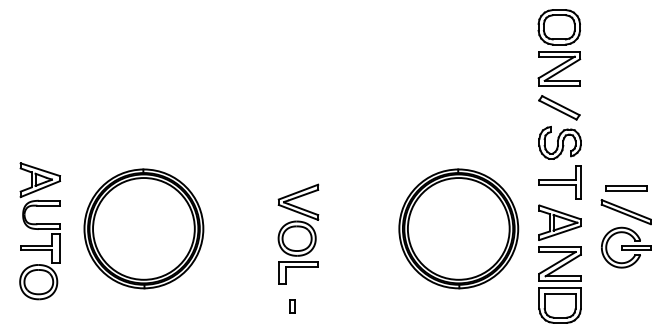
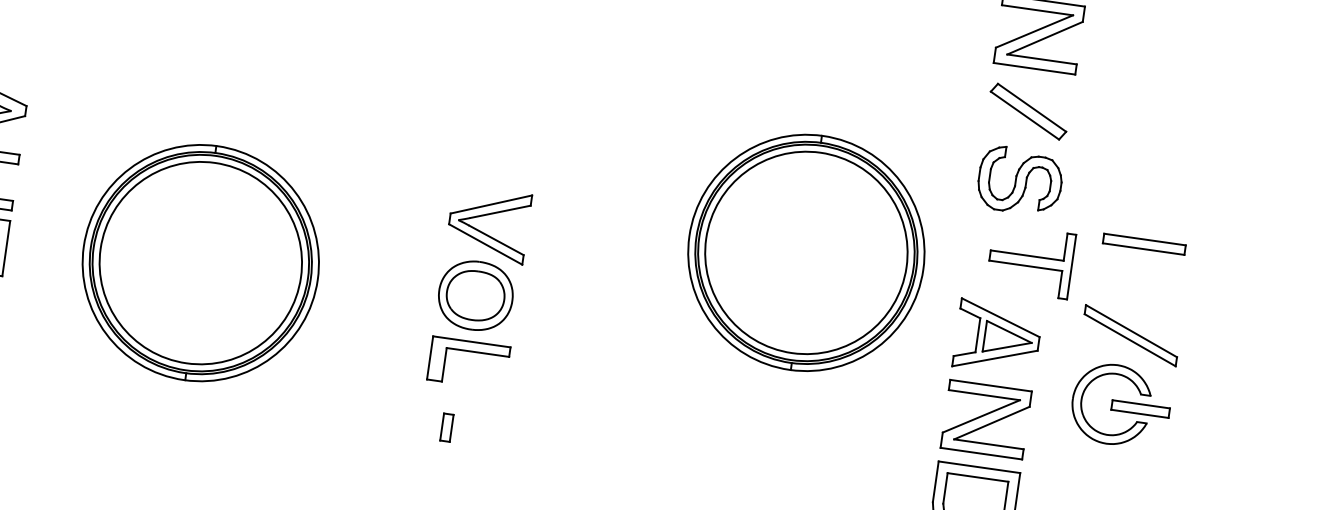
part: (559, 182) -> (1029, 261), moved
part: (626, 188) -> (1144, 243), moved
part: (143, 228) -> (200, 262), moved
part: (458, 228) -> (805, 252), moved

